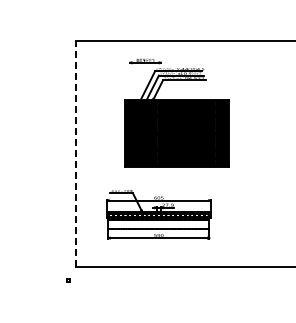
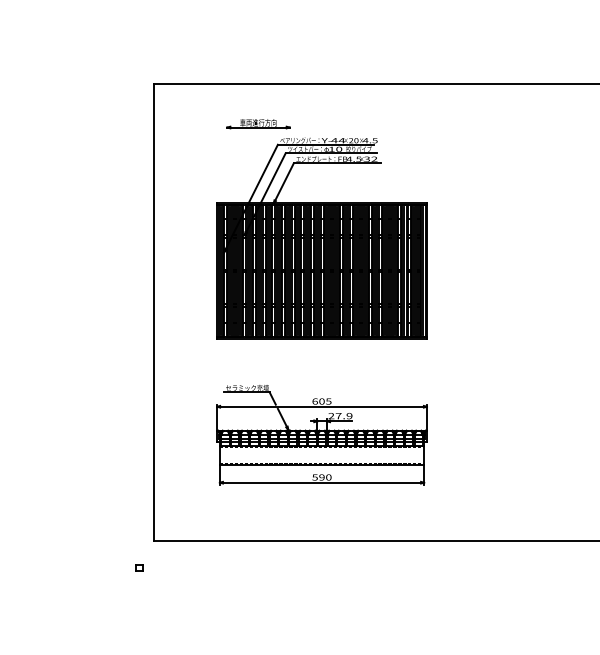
part: (176, 112) -> (321, 228), moved
line: (75, 154) -> (153, 313), dashed -> solid

